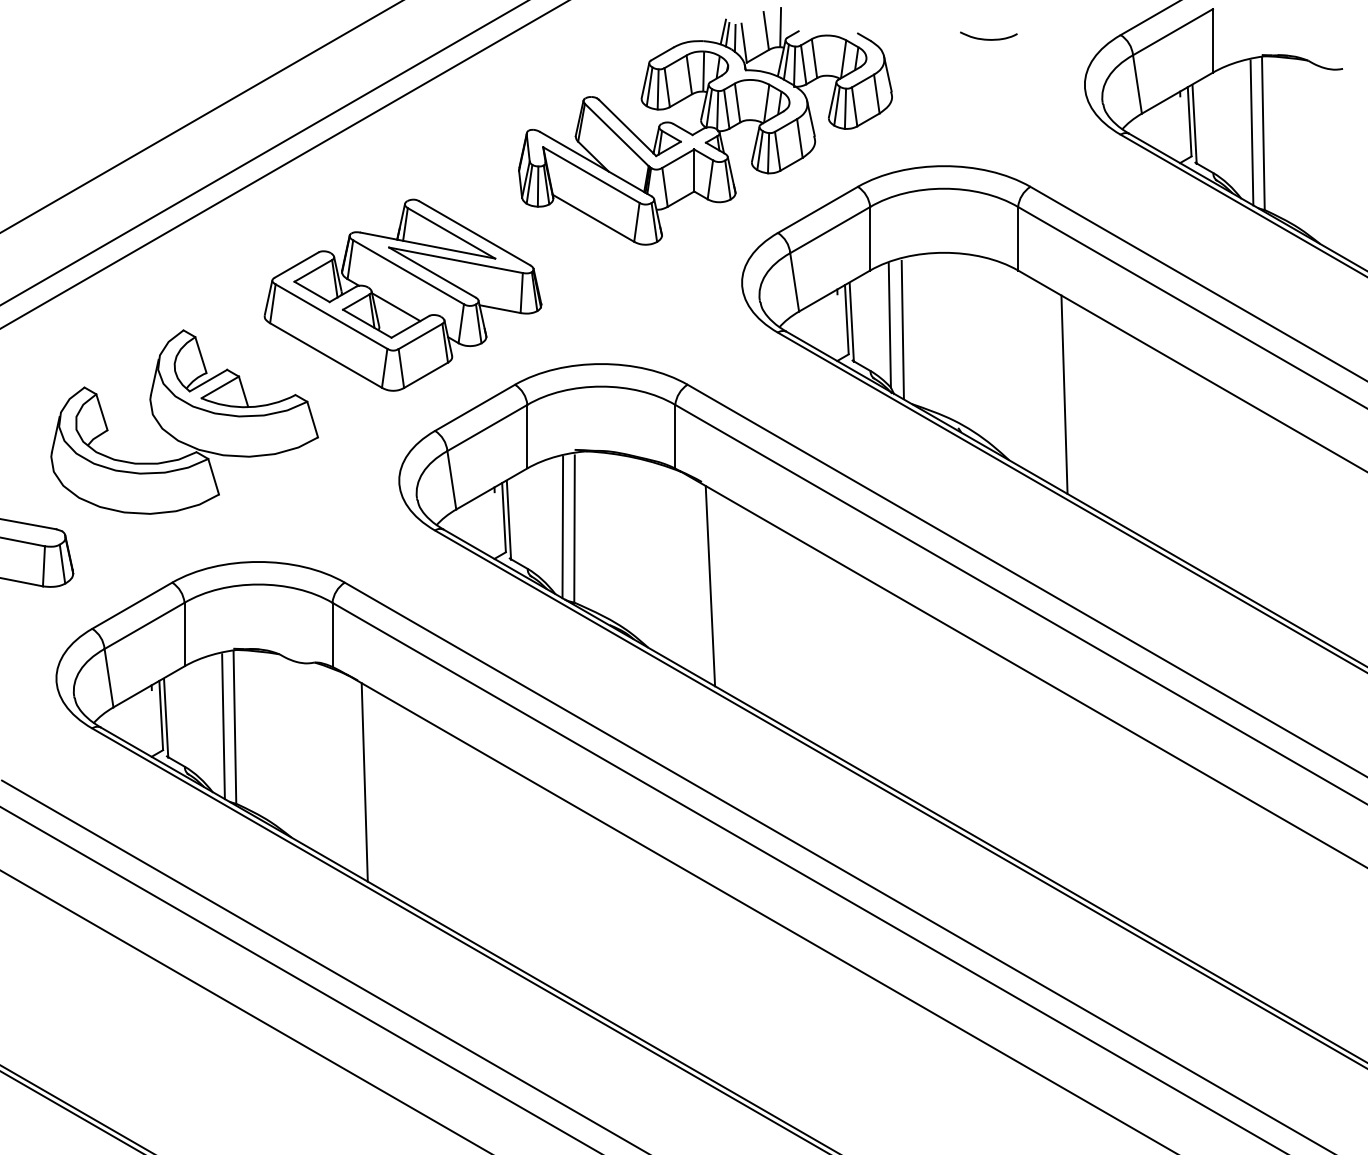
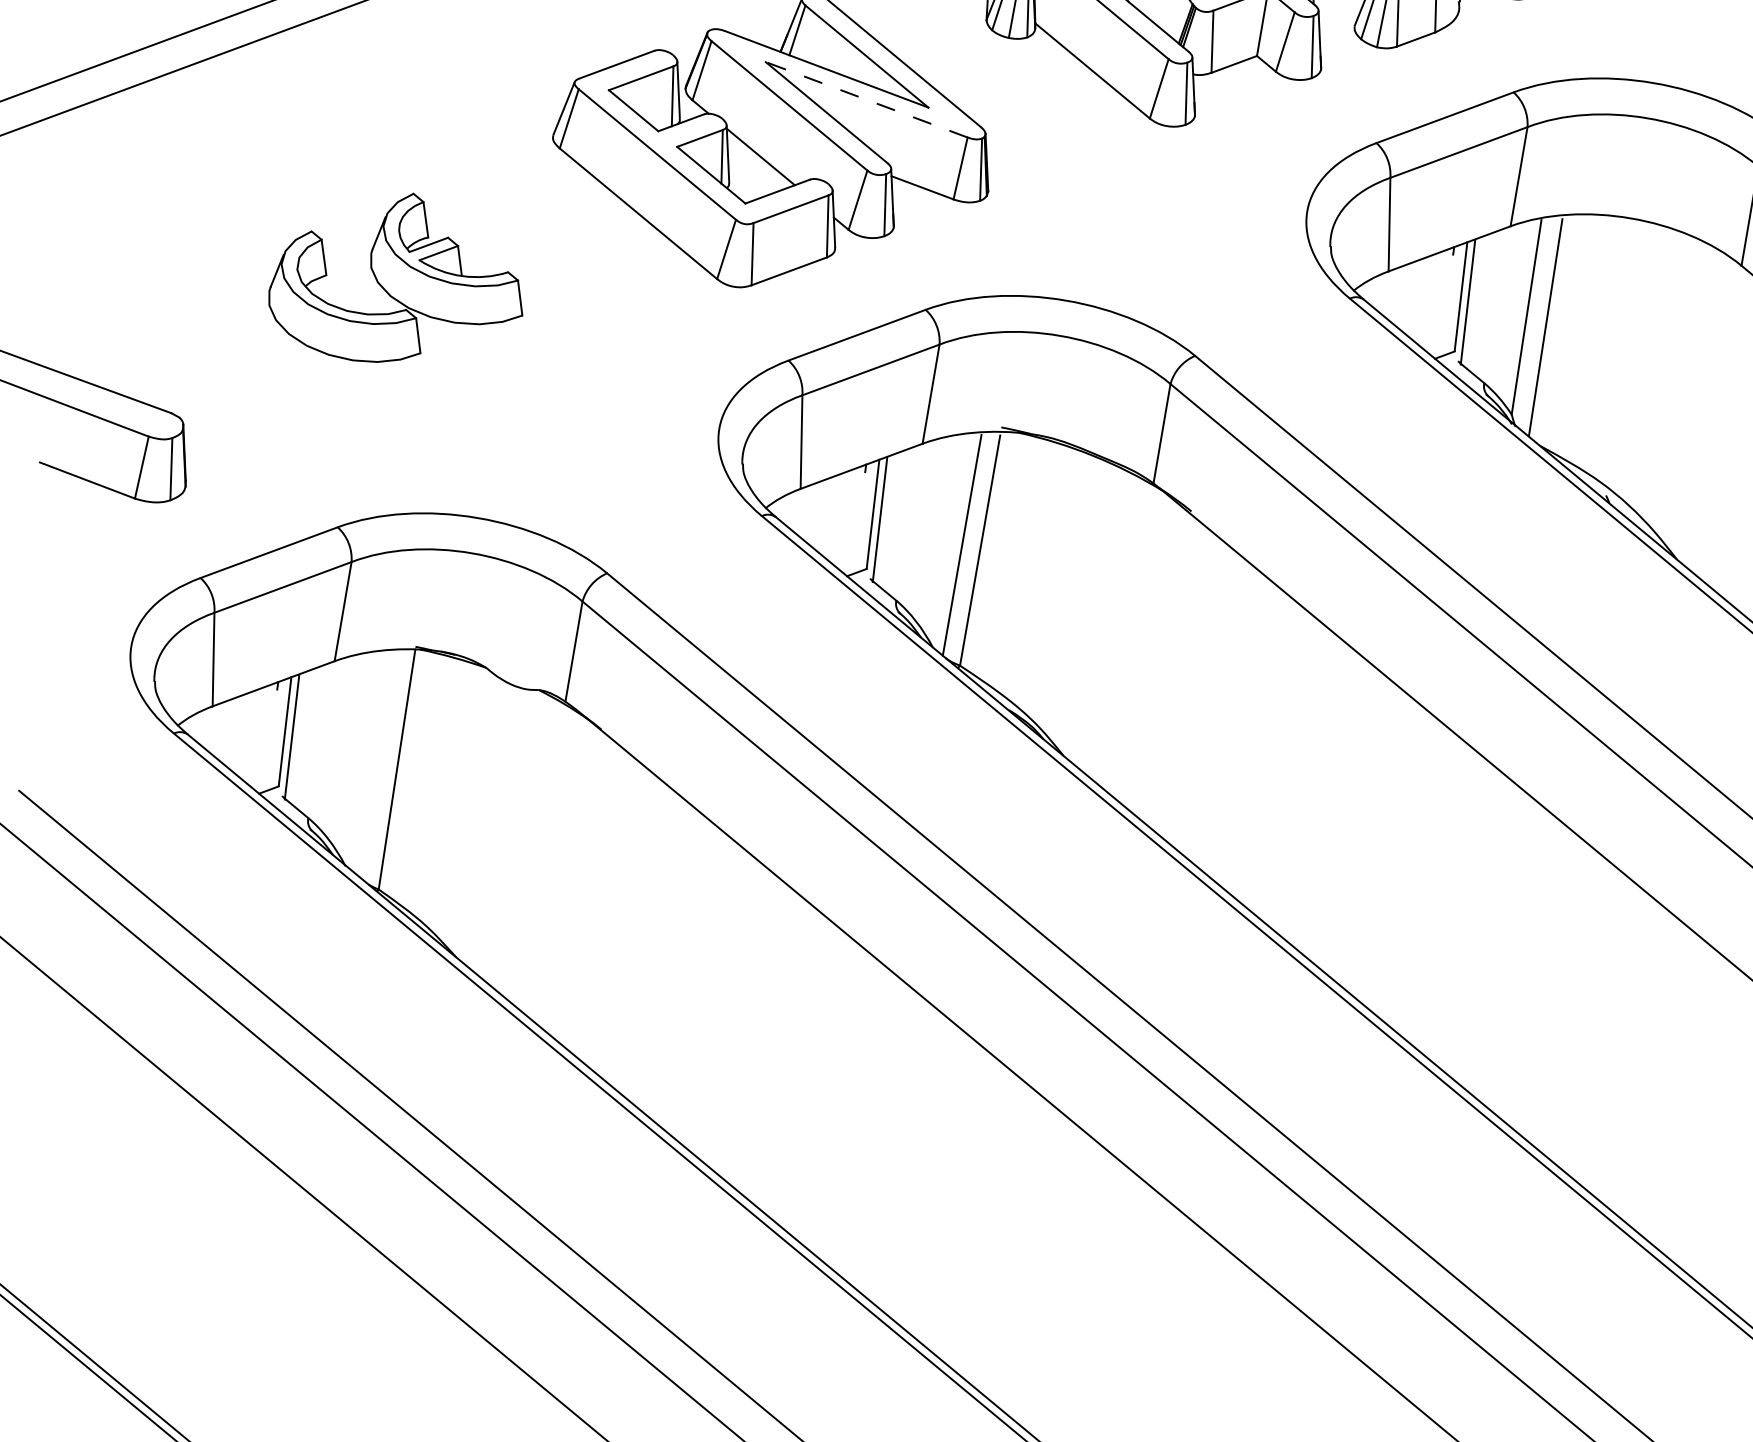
line: (455, 260) -> (865, 99), solid -> dashed
part: (184, 421) -> (399, 278), size x0.6
line: (710, 586) -> (1176, 676), removed
line: (223, 726) -> (379, 765), removed
line: (364, 782) -> (584, 890), removed

